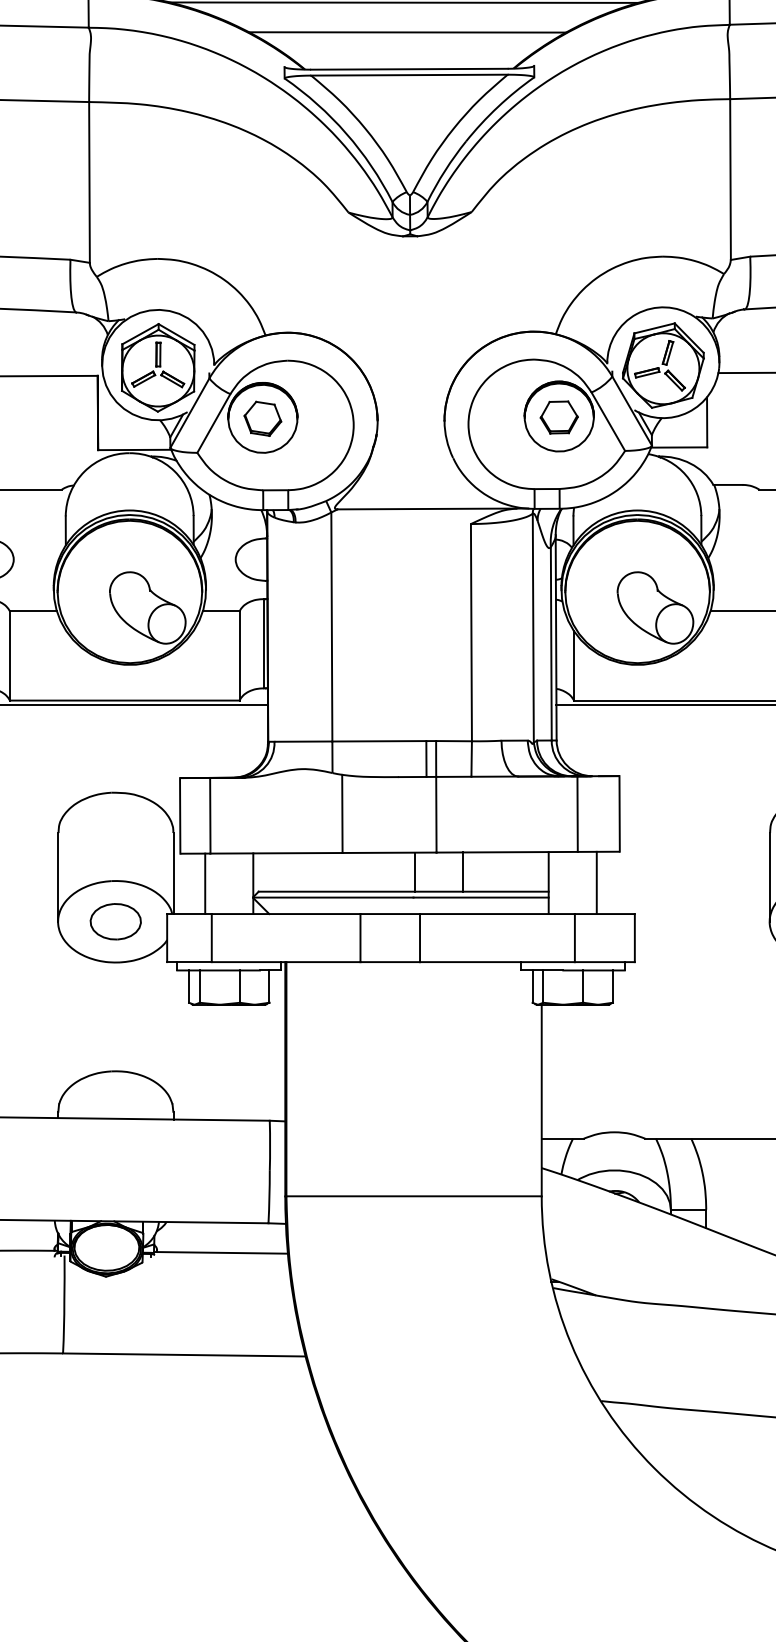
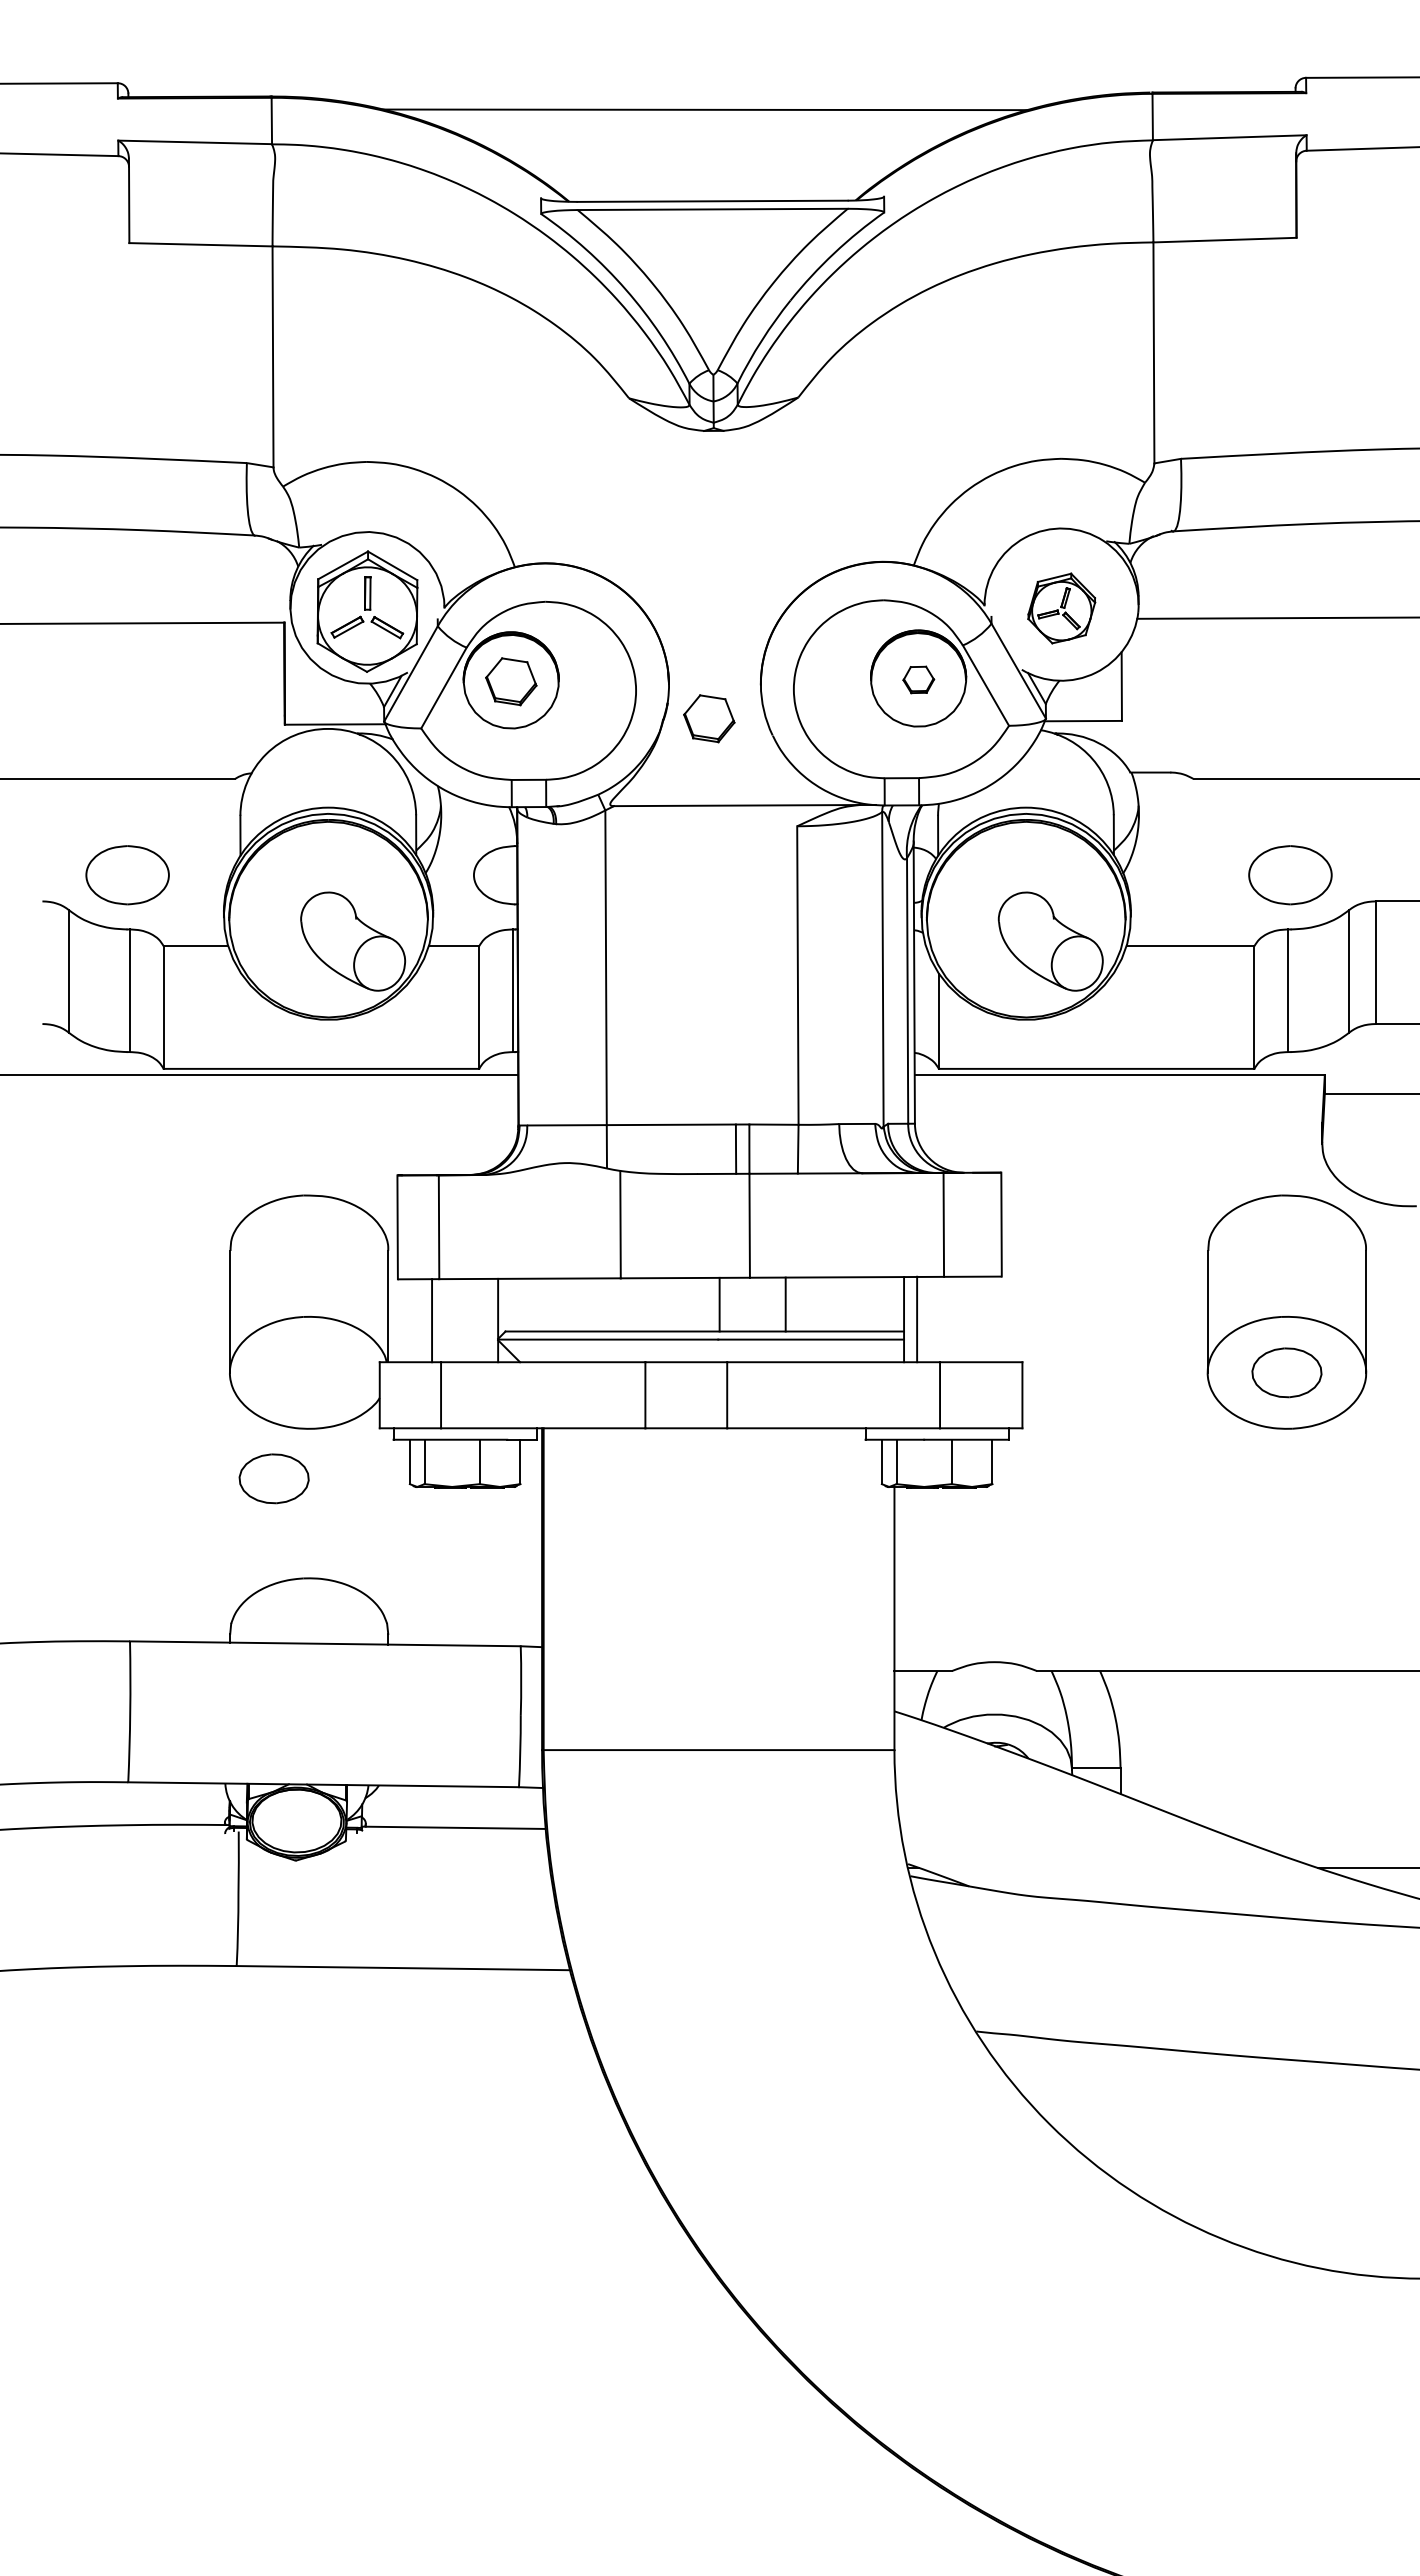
line: (407, 32) -> (709, 150), removed
part: (663, 365) -> (1061, 608), size x0.6
part: (559, 417) -> (918, 679), size x0.6
part: (407, 445) -> (709, 718), added
line: (597, 882) -> (917, 1319), moved
part: (115, 921) -> (273, 1478), moved

